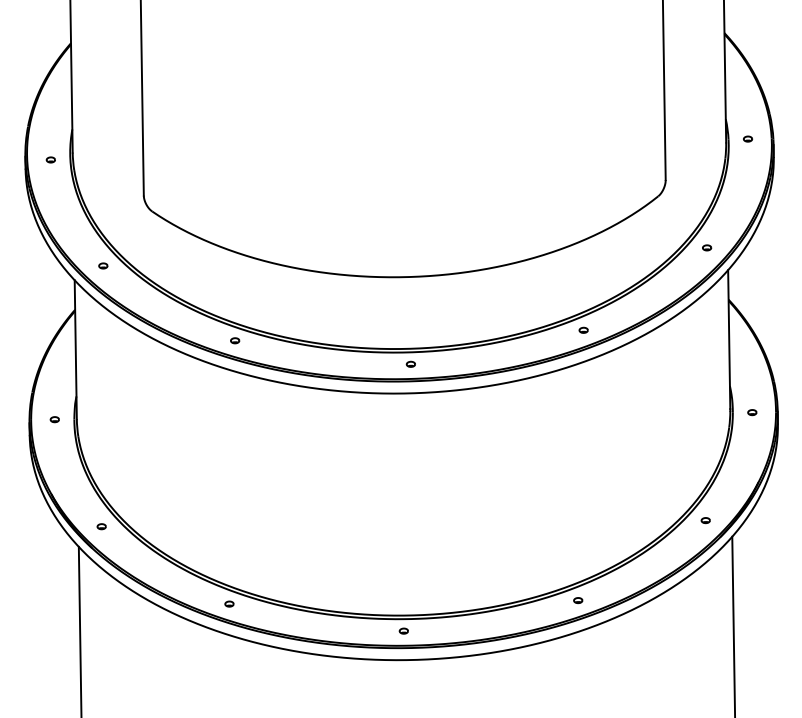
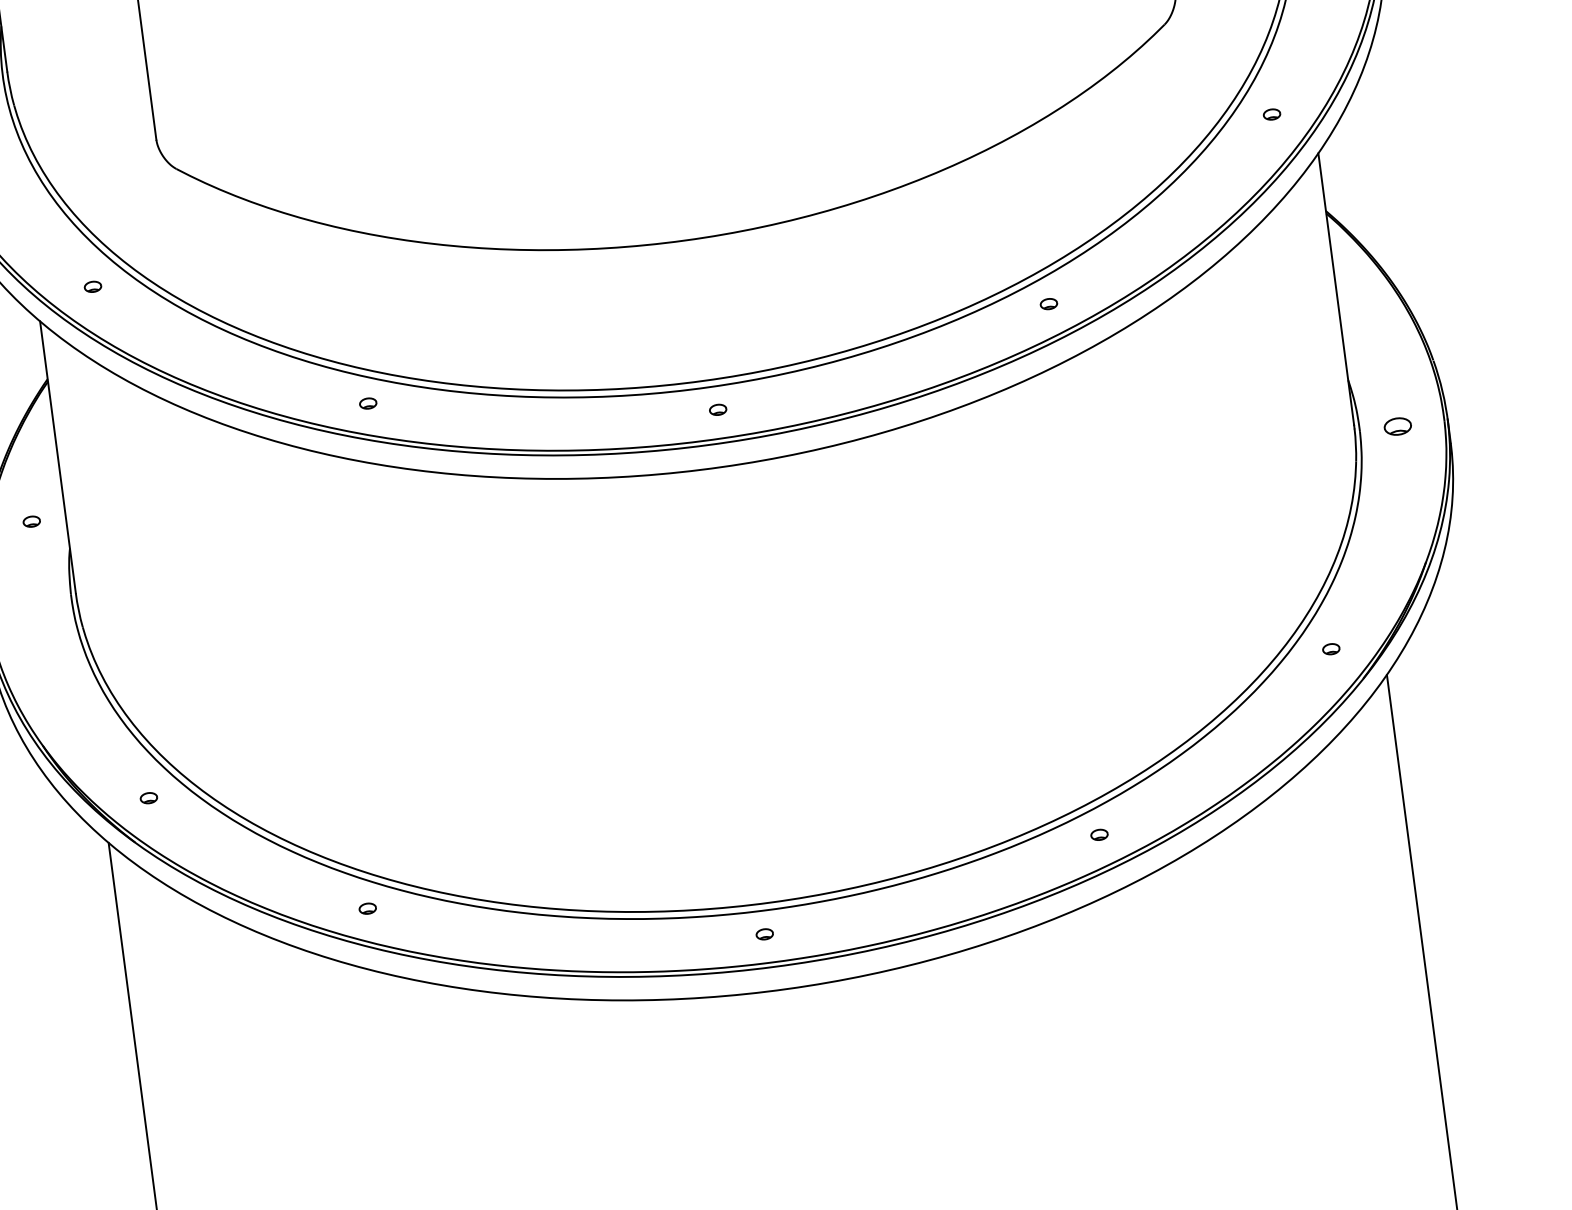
part: (752, 412) -> (1398, 426), size x1.6
part: (54, 419) -> (31, 521), moved
part: (229, 603) -> (367, 907), moved

